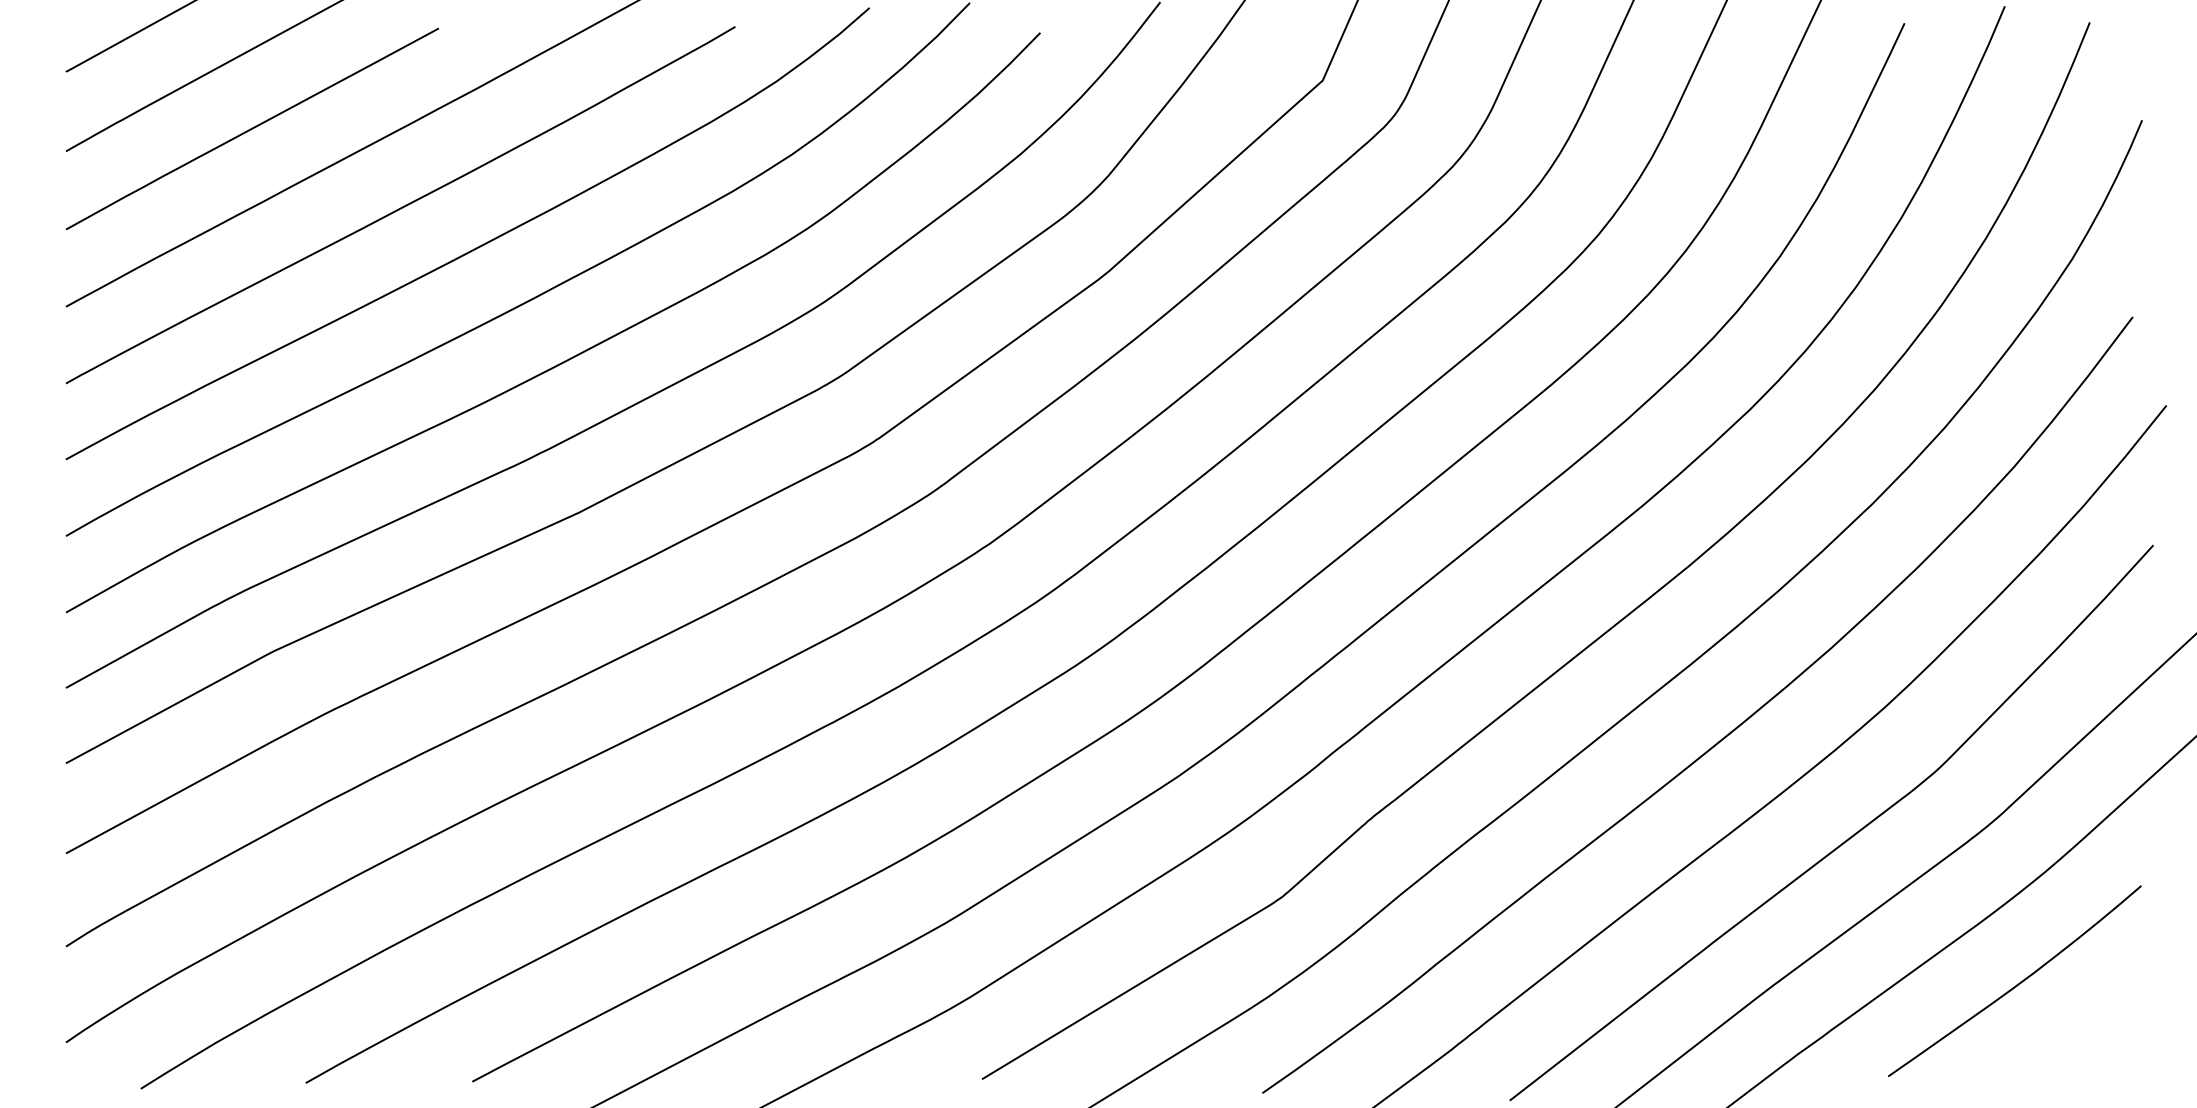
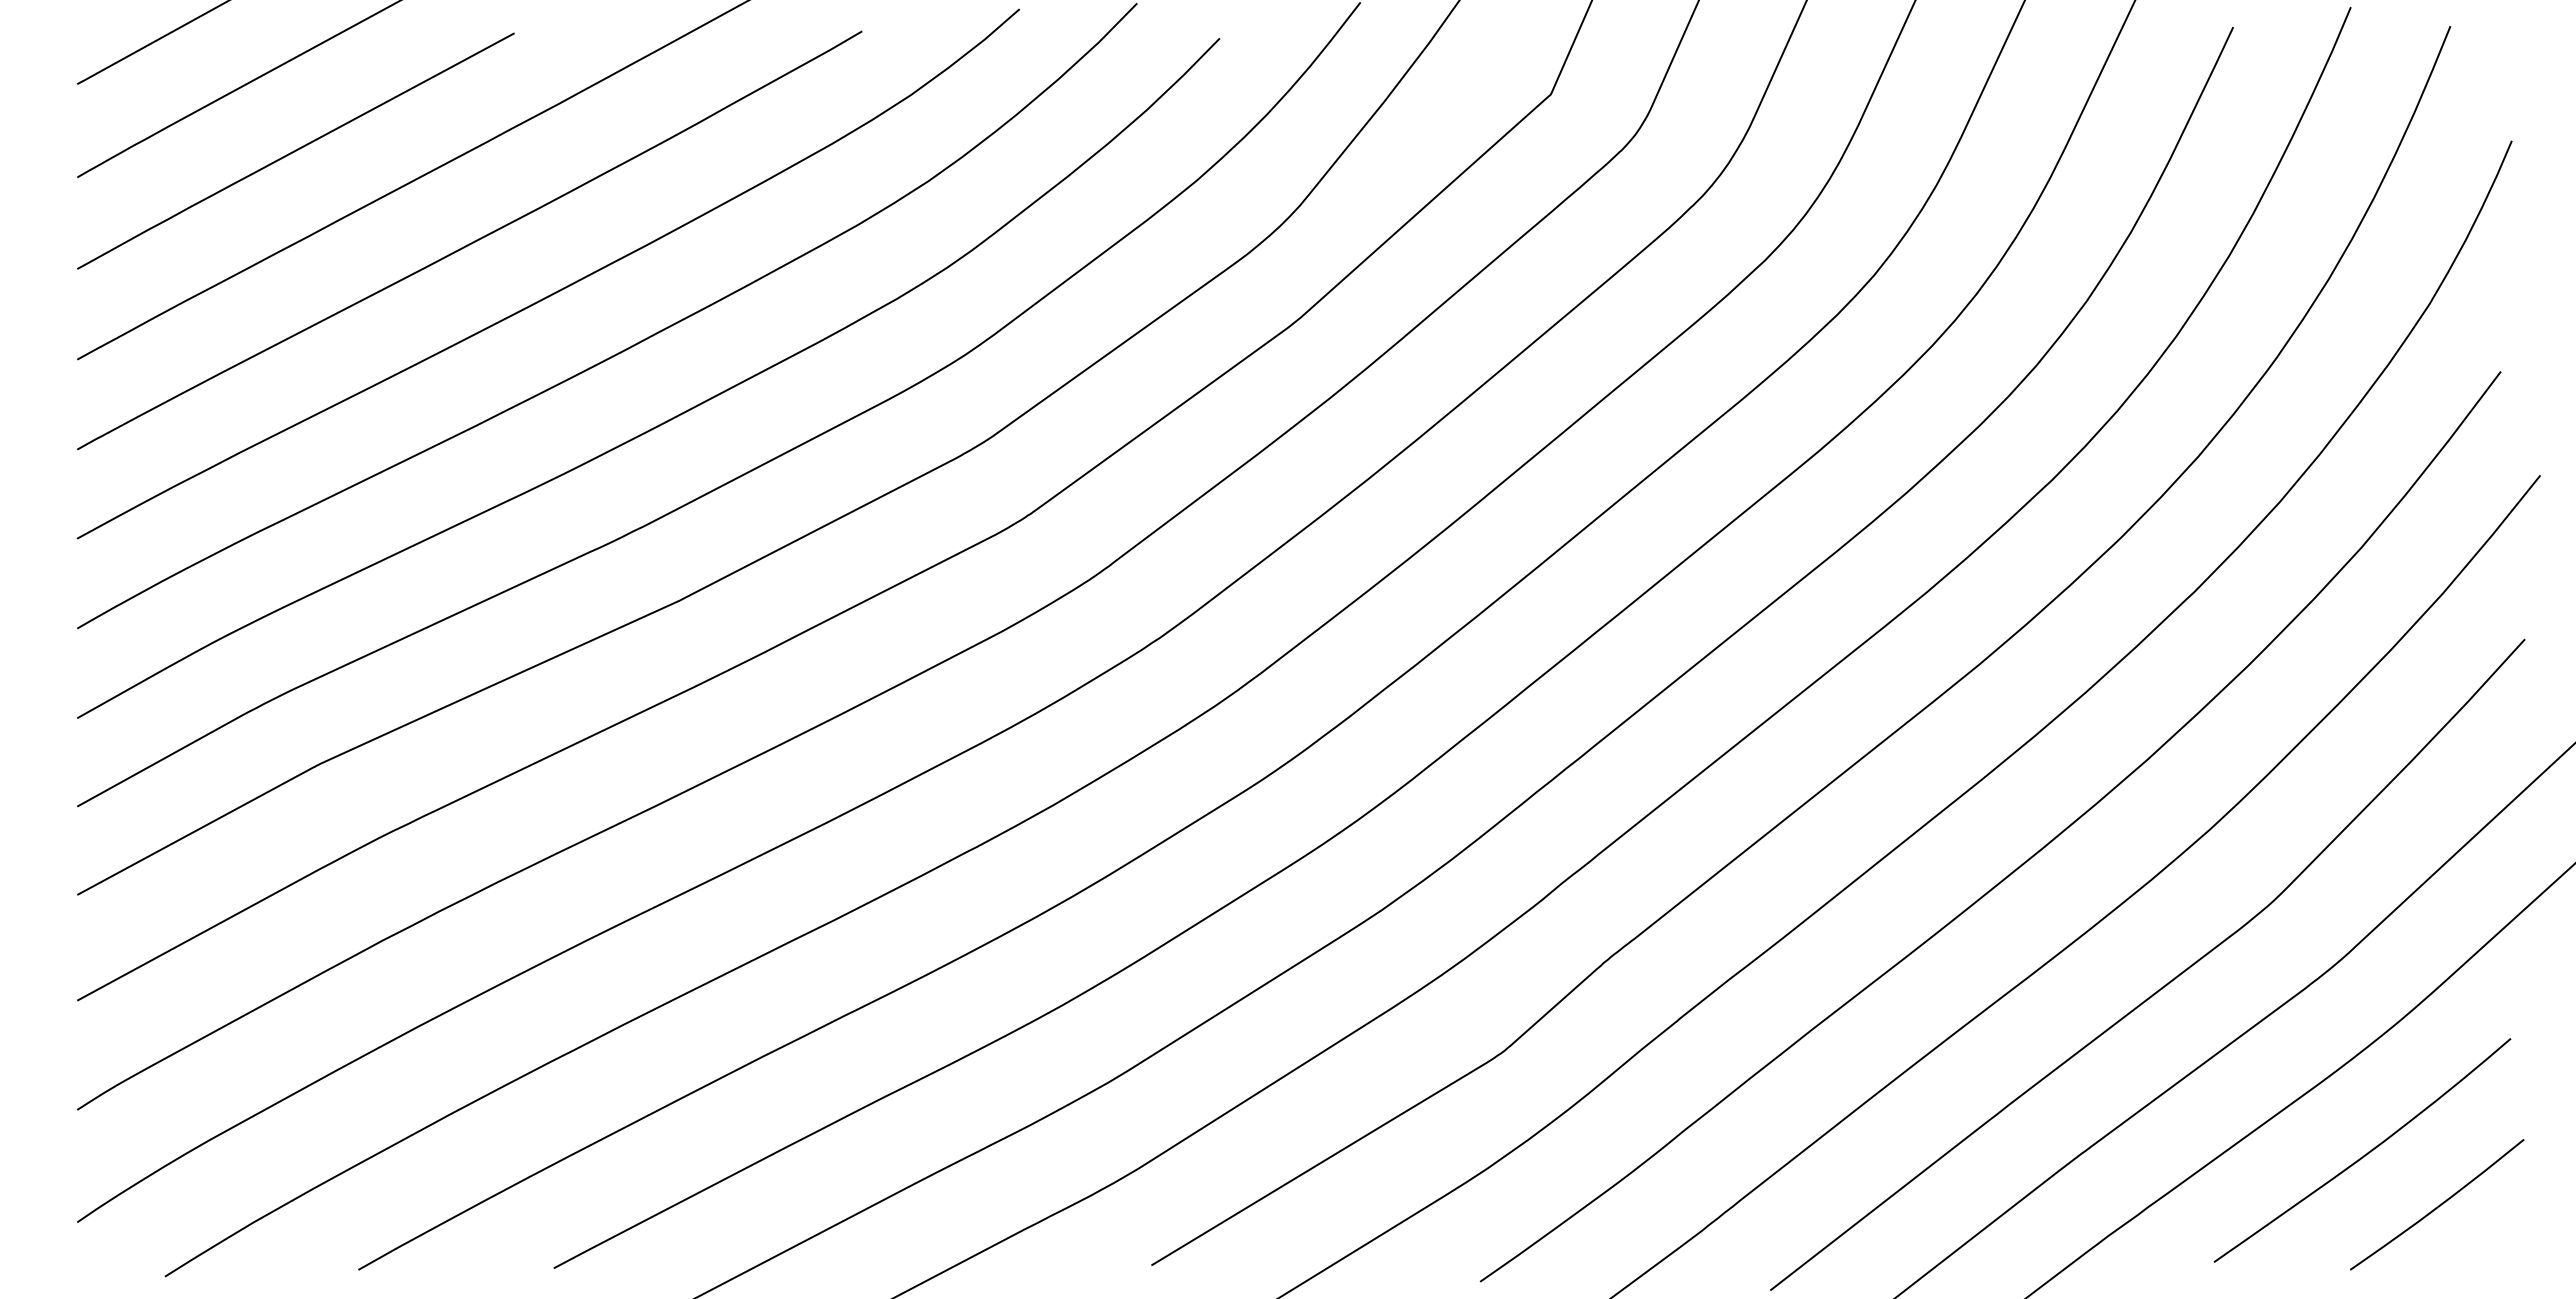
curve: (2079, 1028) -> (2438, 1205), added

